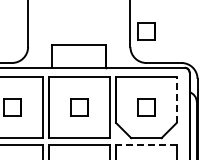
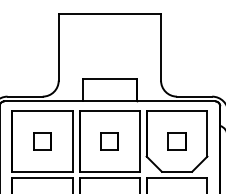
part: (145, 31) -> (176, 65), removed
line: (176, 99) -> (207, 133), dashed -> solid
line: (145, 144) -> (176, 178), dashed -> solid

